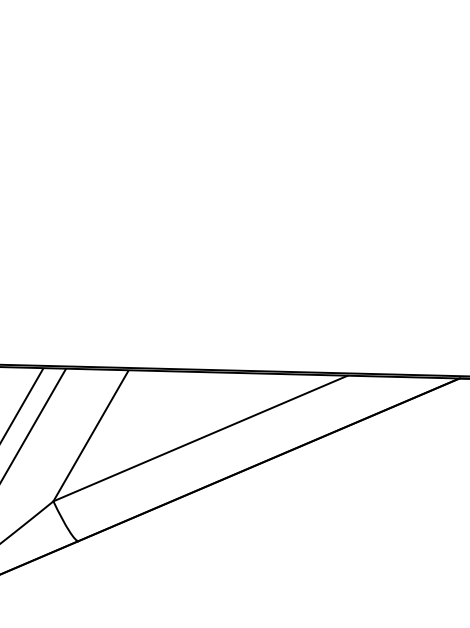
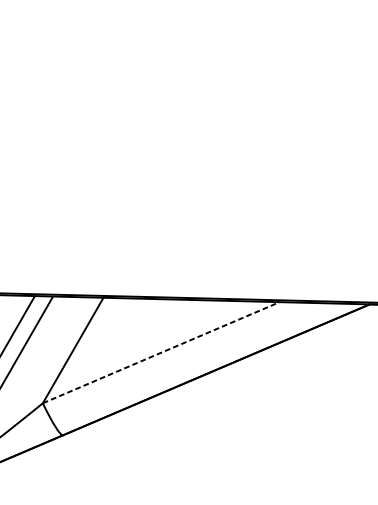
line: (200, 438) -> (161, 352), solid -> dashed

